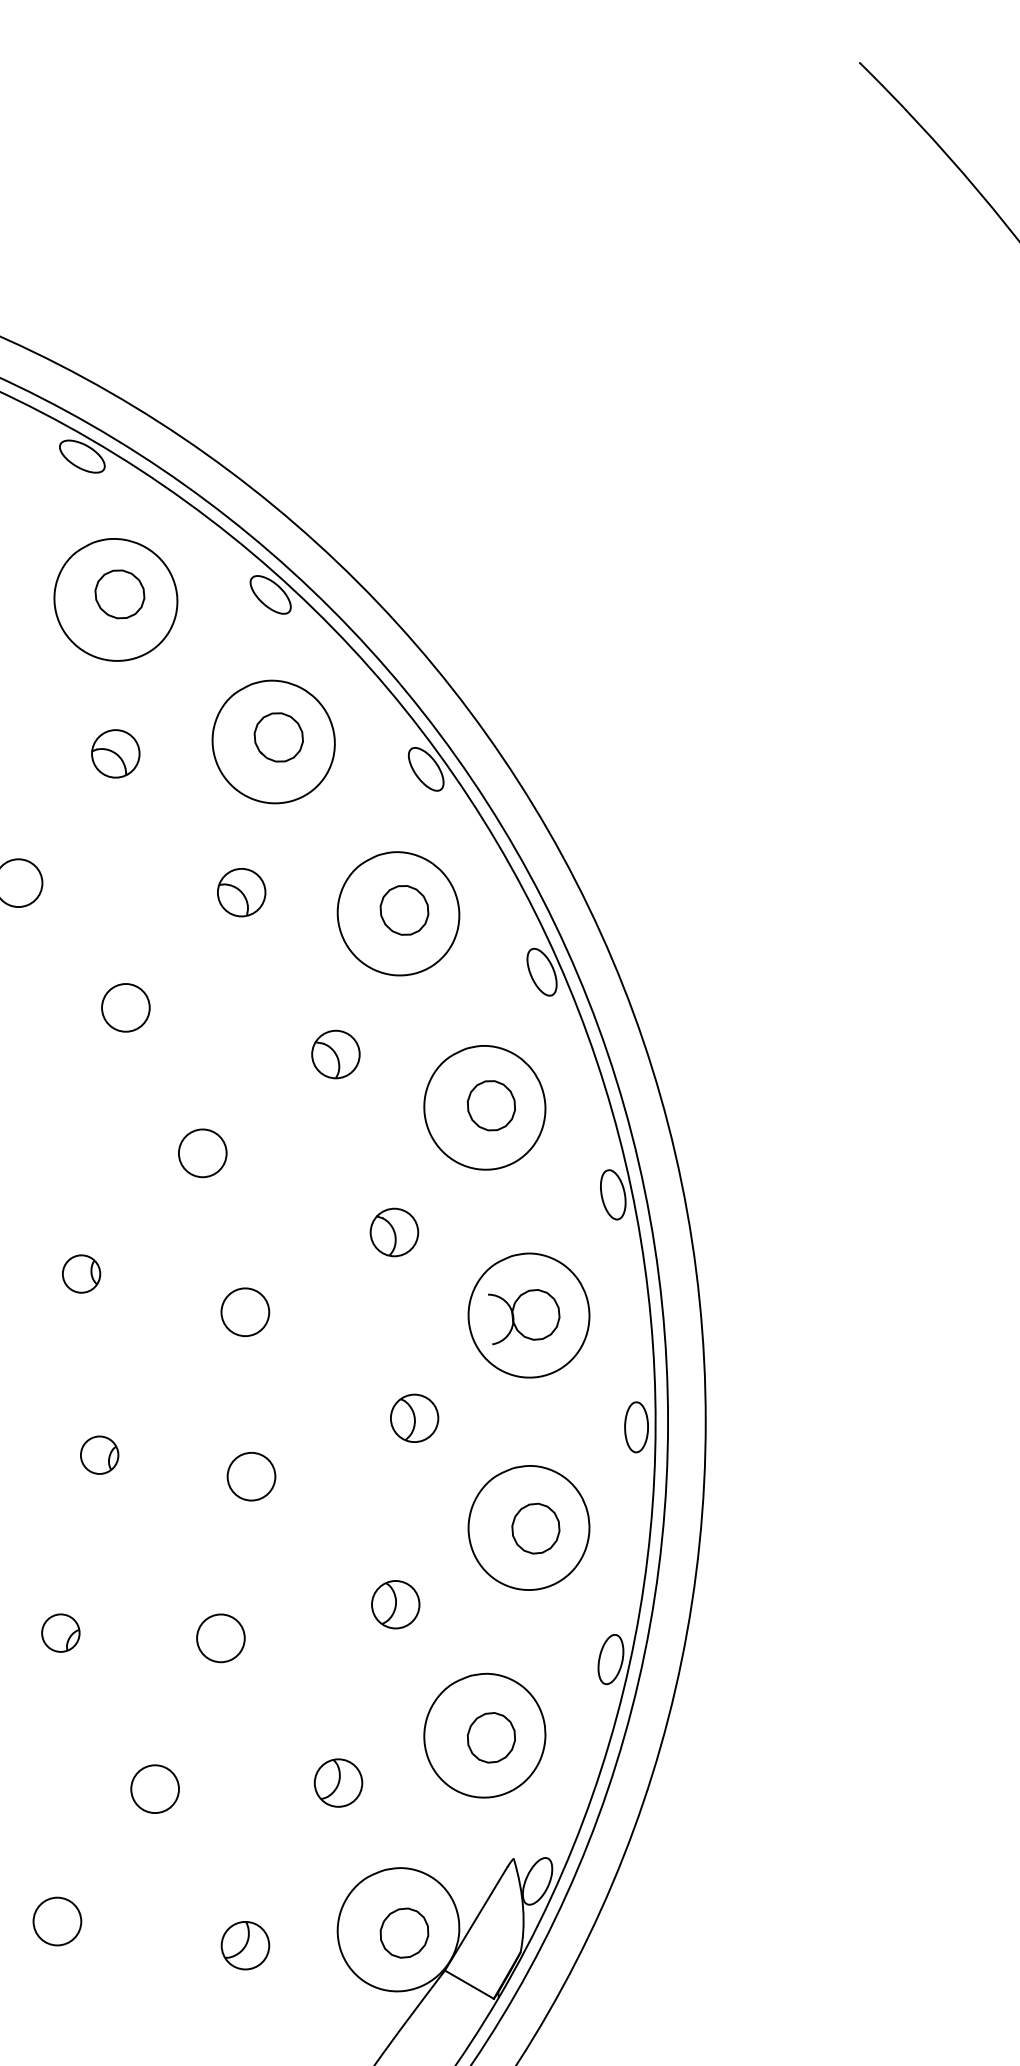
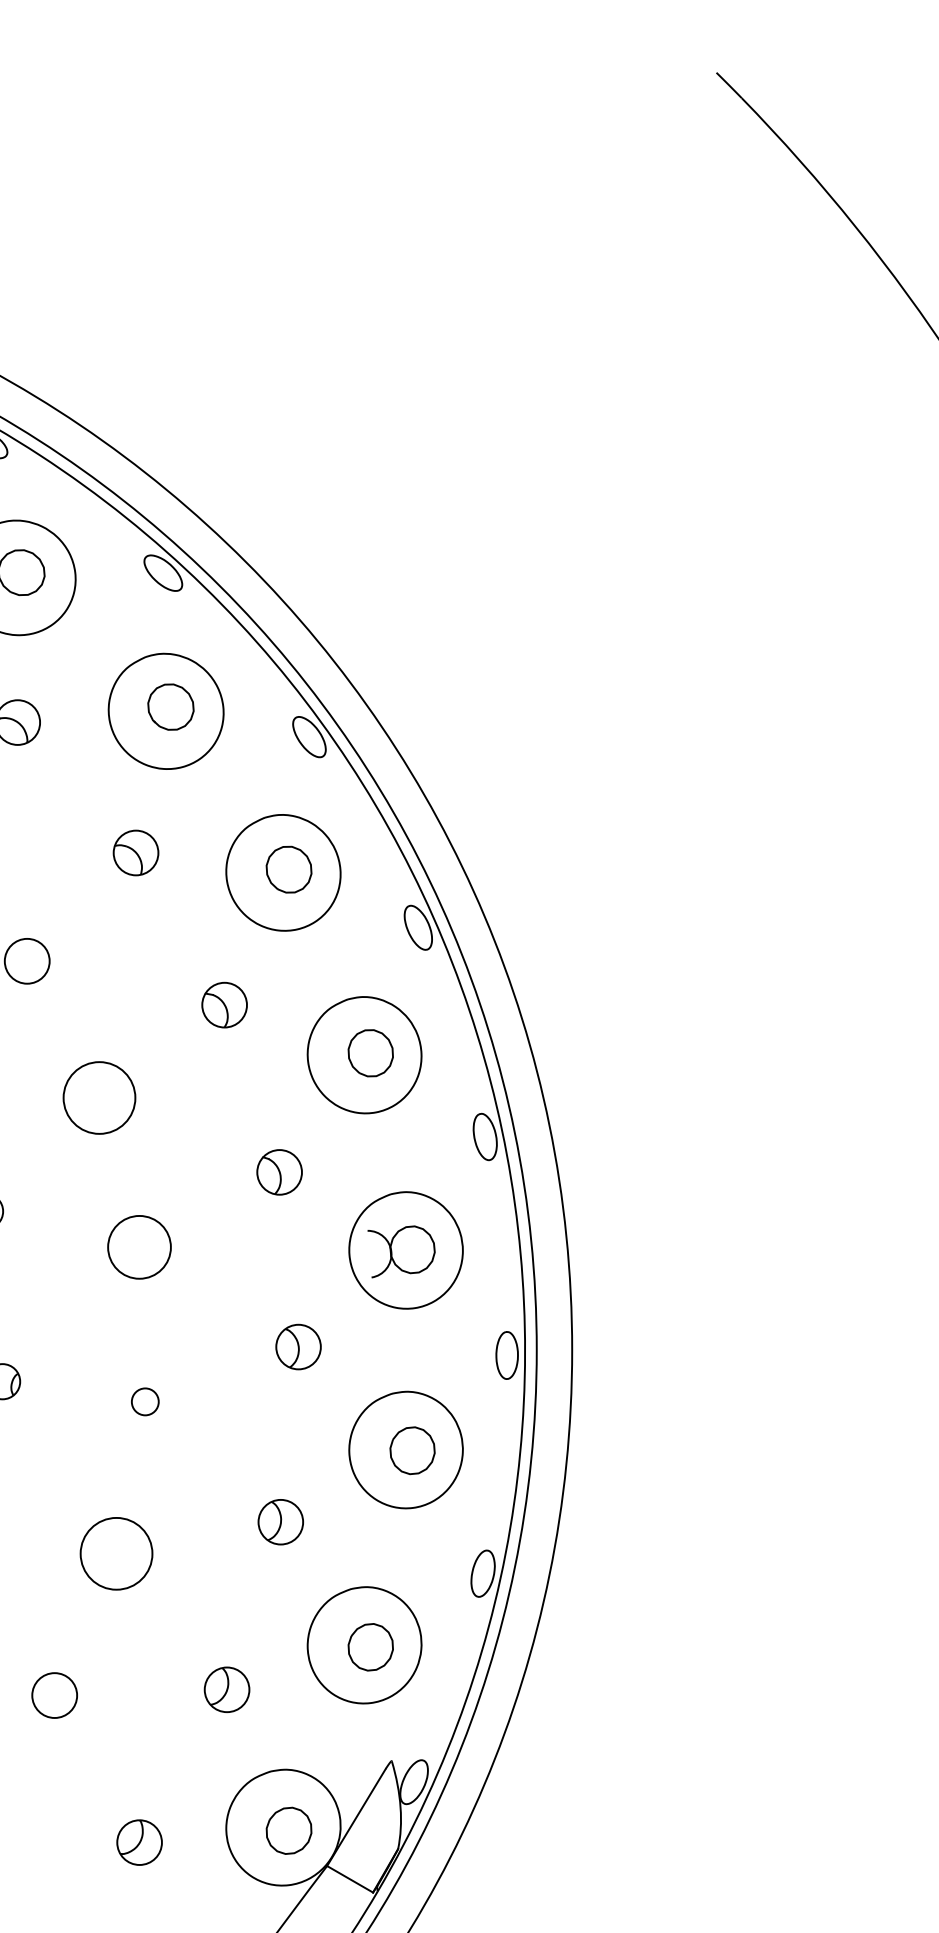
circle: (202, 1153) -> (99, 1098), size x1.6
circle: (245, 1312) -> (139, 1247), size x1.4
circle: (251, 1476) -> (145, 1401), size x0.6
circle: (220, 1638) -> (116, 1553), size x1.6

